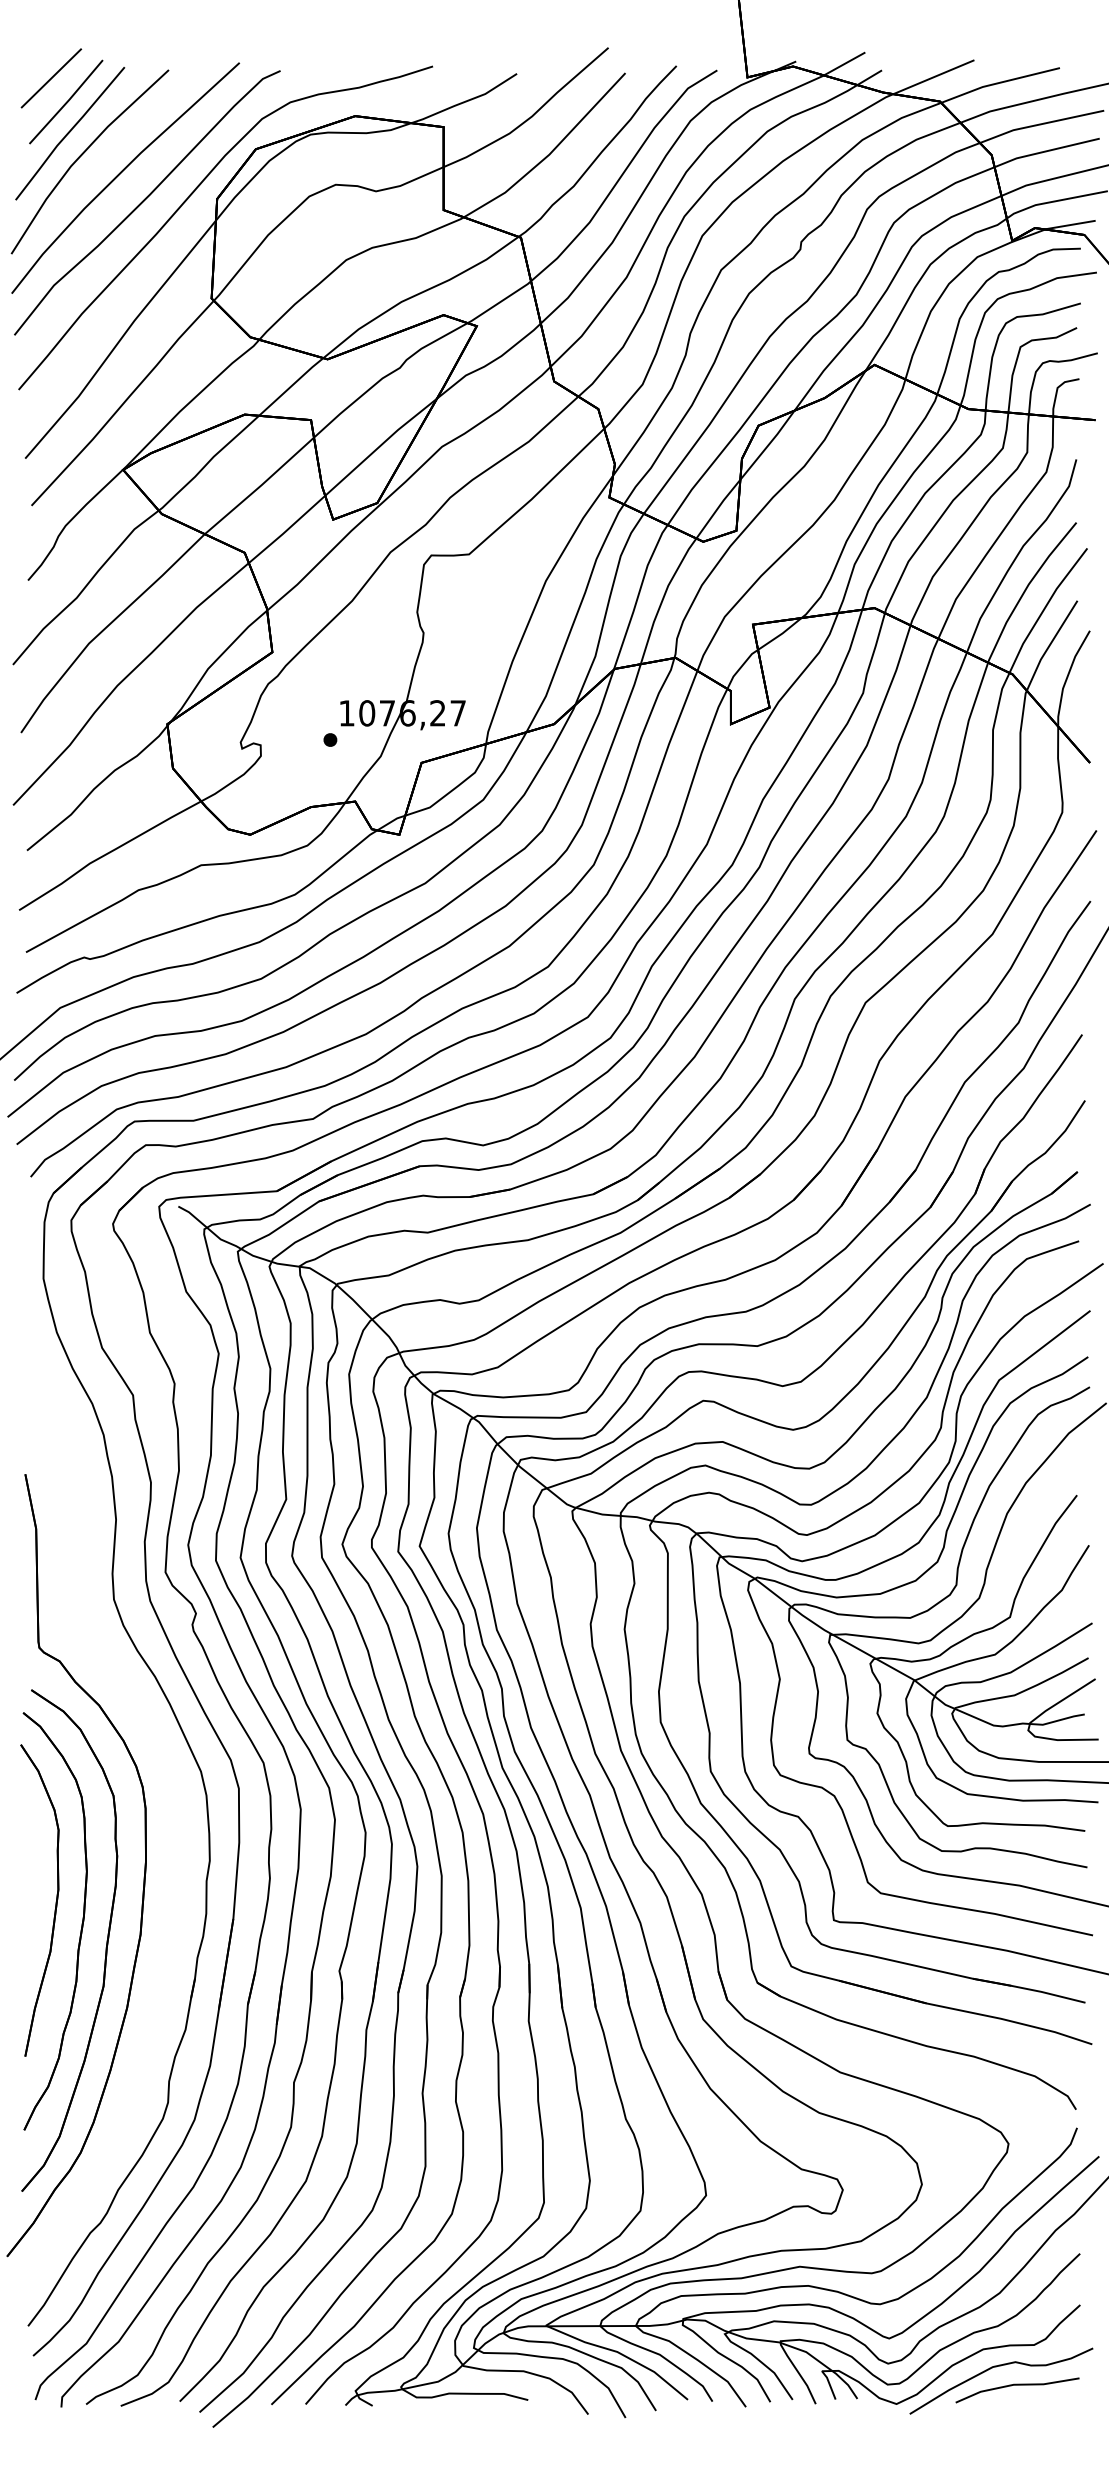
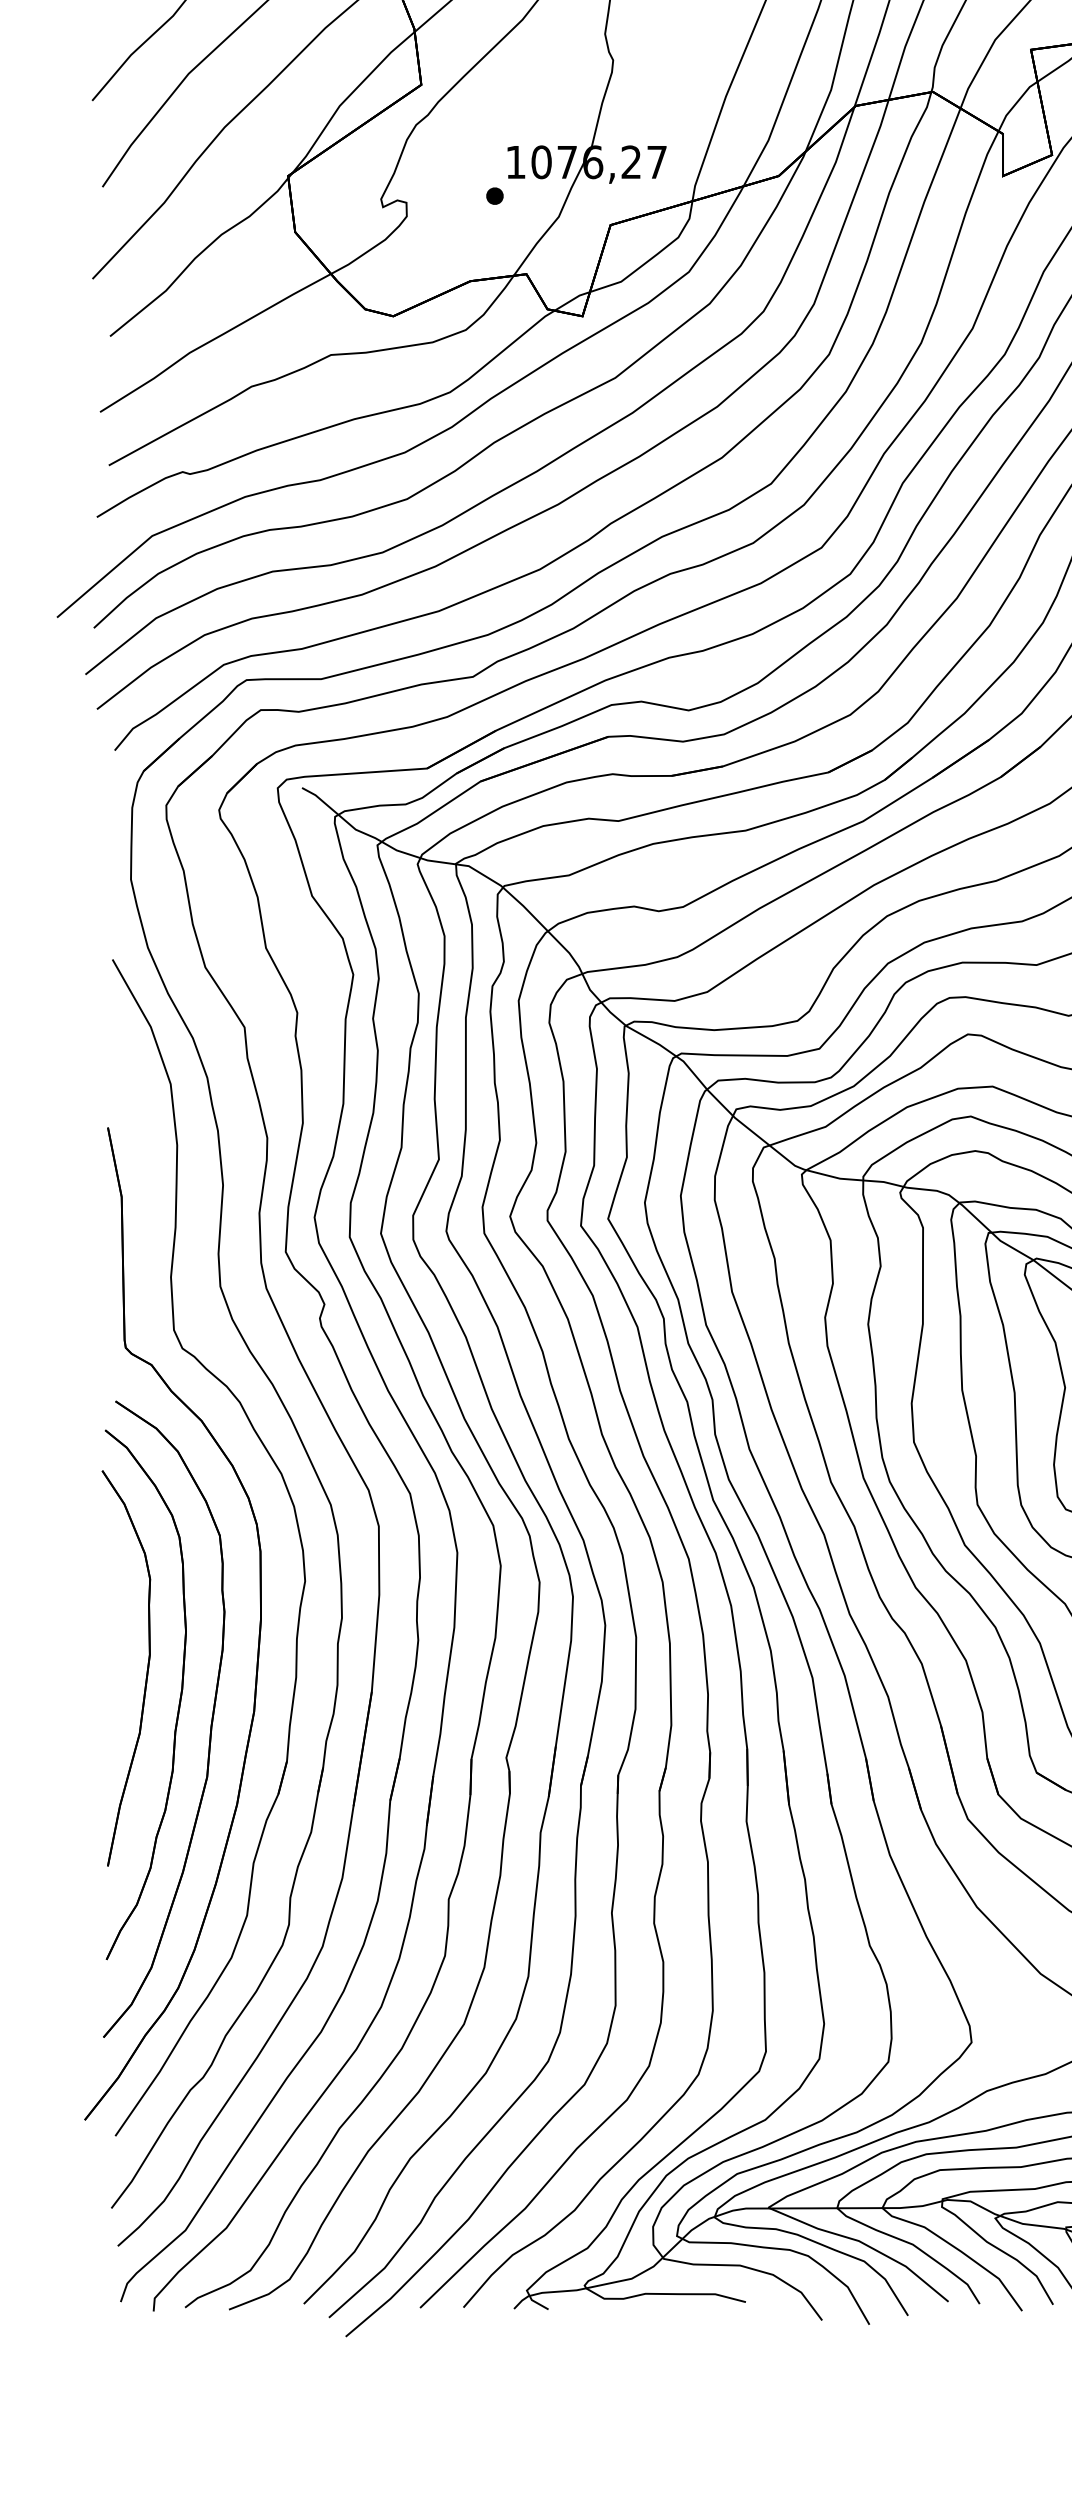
part: (174, 1791) -> (297, 1530), added

